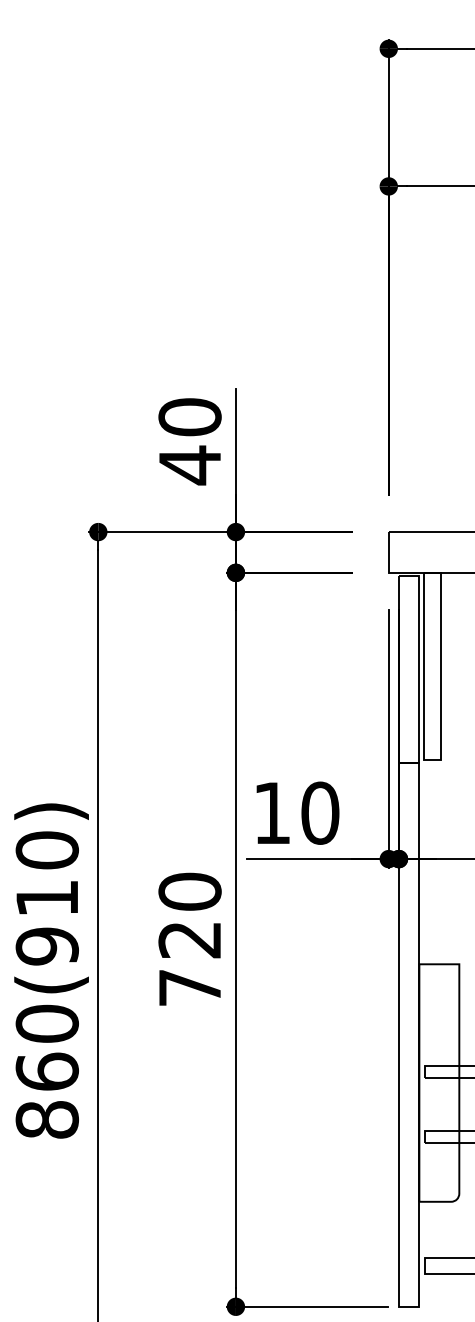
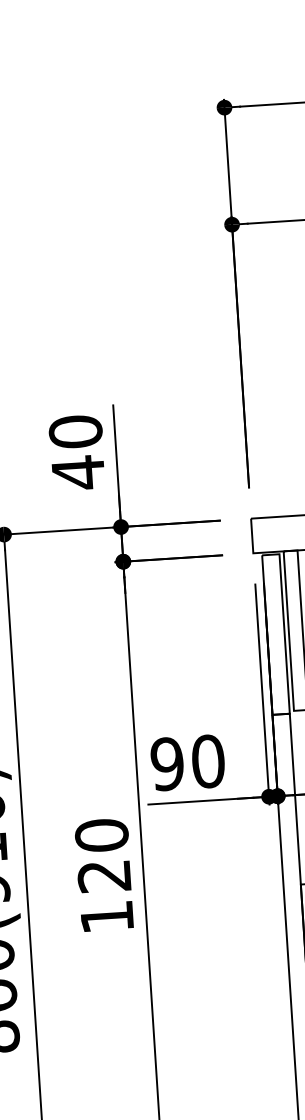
text: (272, 812) -> (167, 763), 10 -> 90
text: (189, 987) -> (106, 916), 720 -> 120

